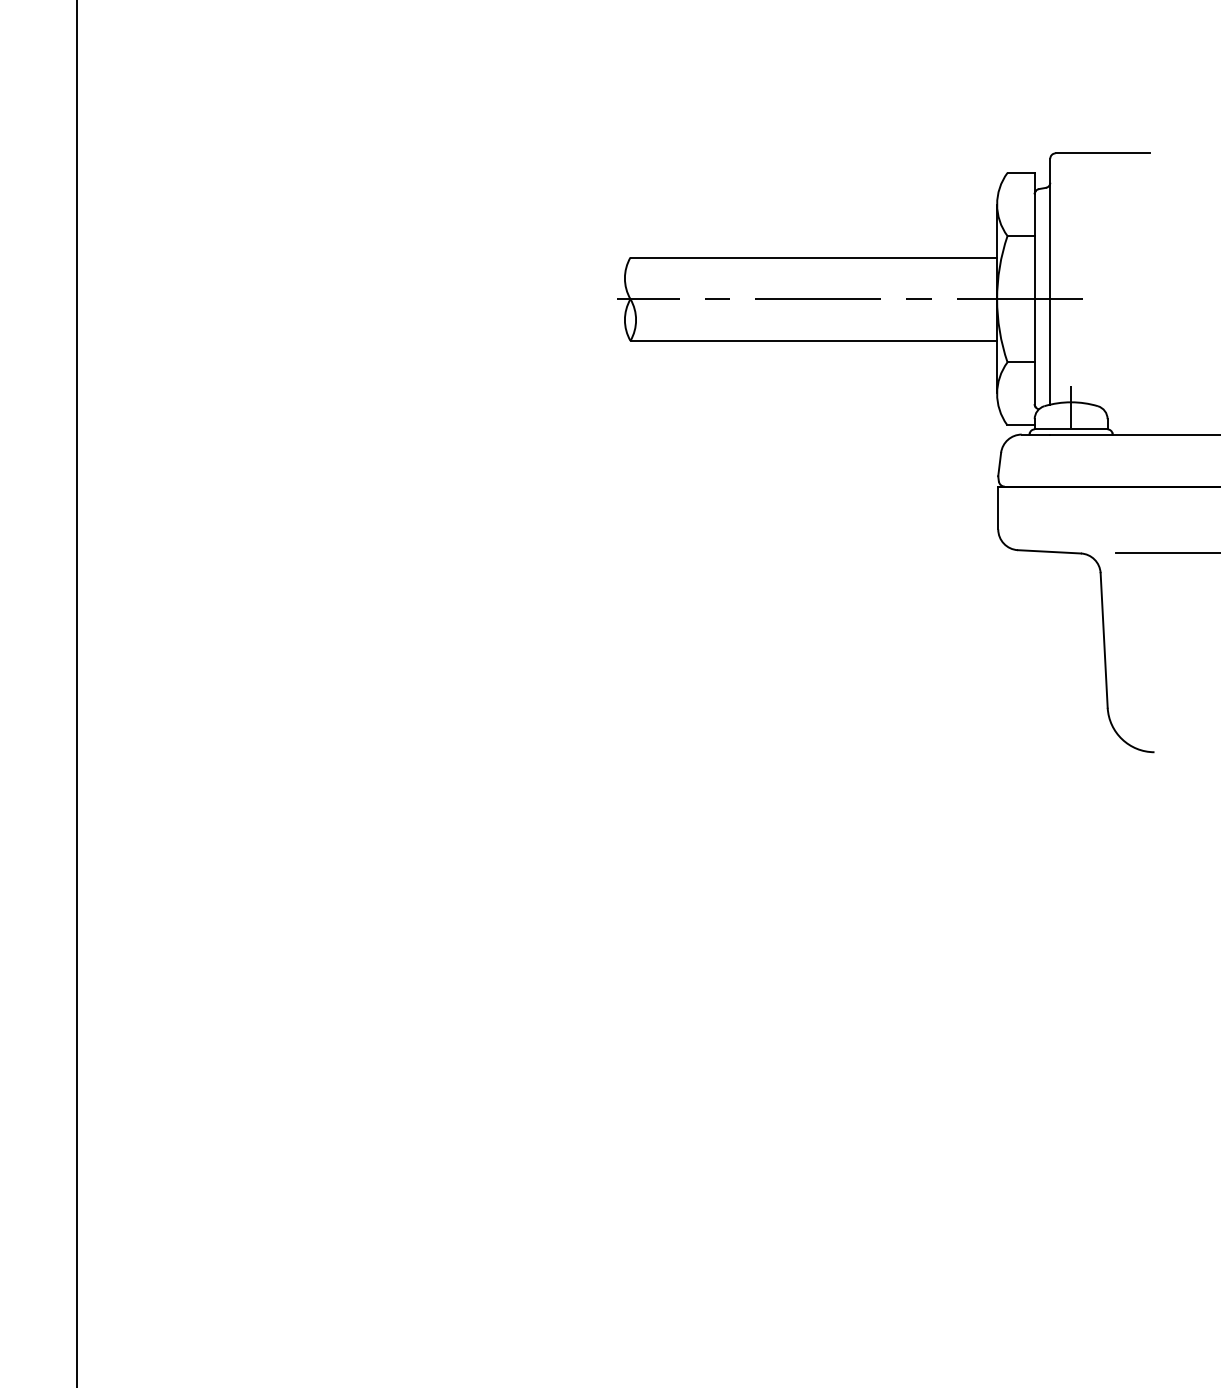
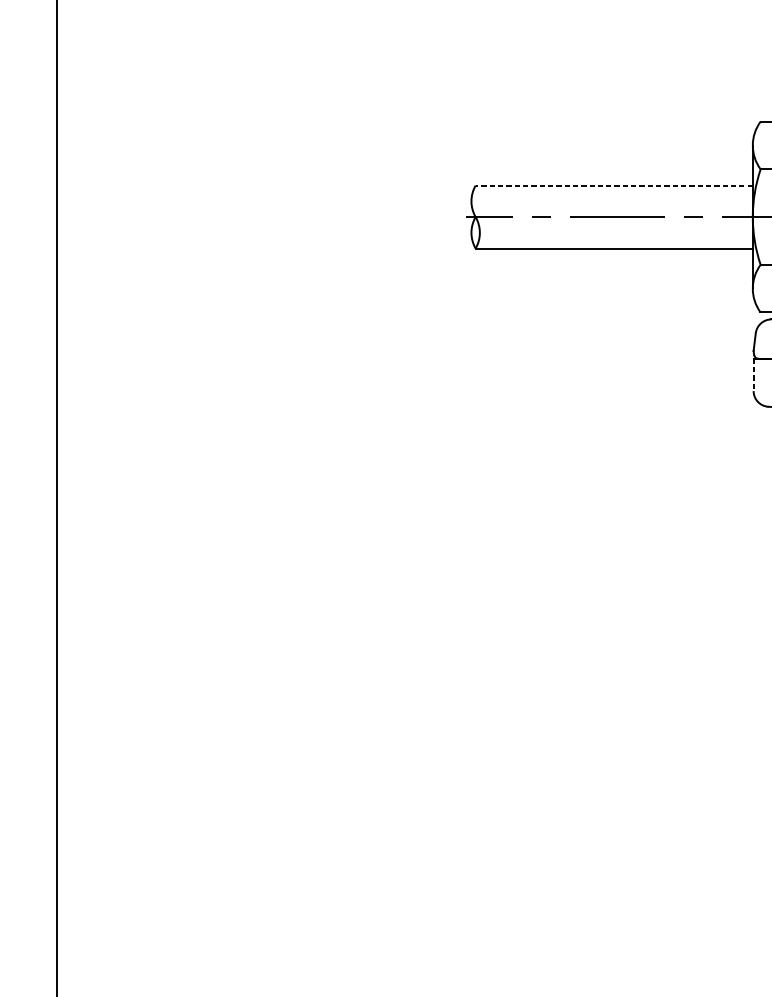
line: (813, 257) -> (613, 185), solid -> dashed
line: (998, 508) -> (753, 375), solid -> dashed

